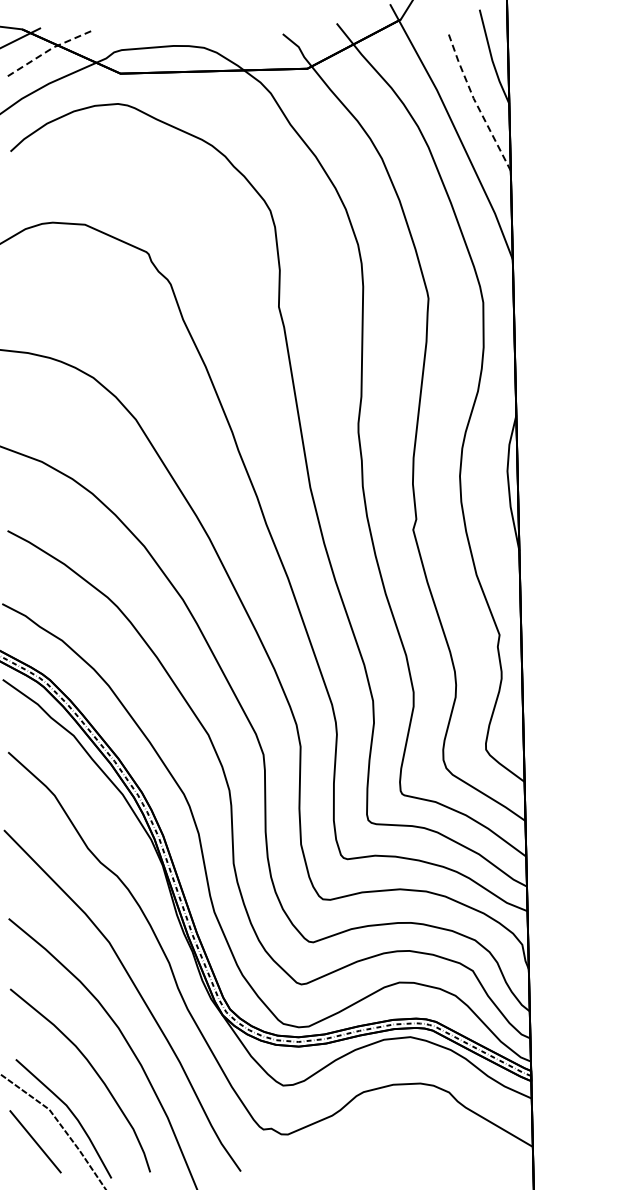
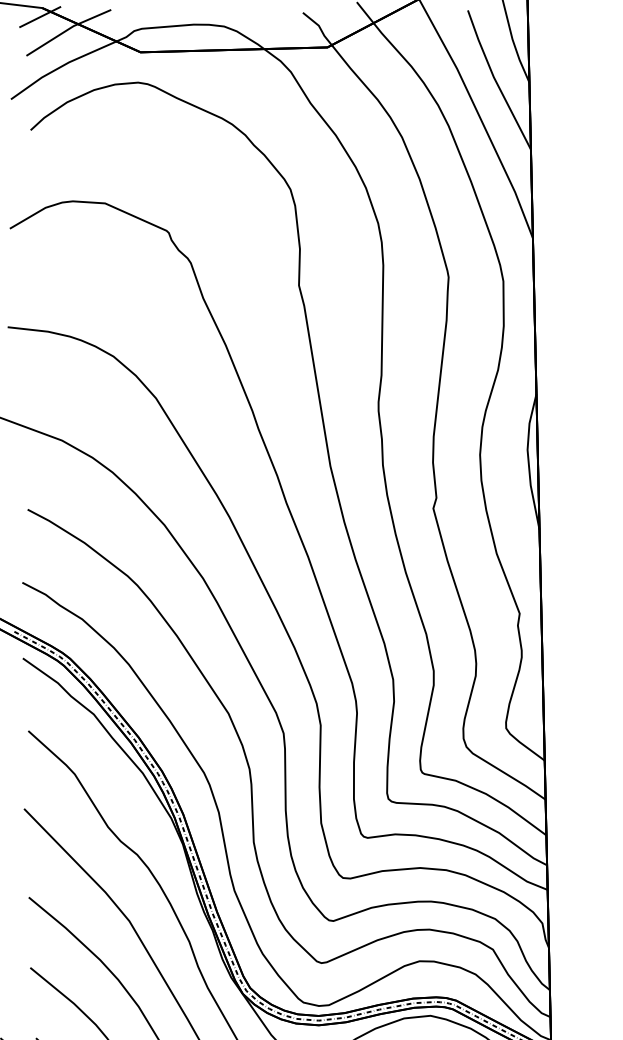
line: (47, 51) -> (67, 30), dashed -> solid
line: (475, 101) -> (495, 80), dashed -> solid

